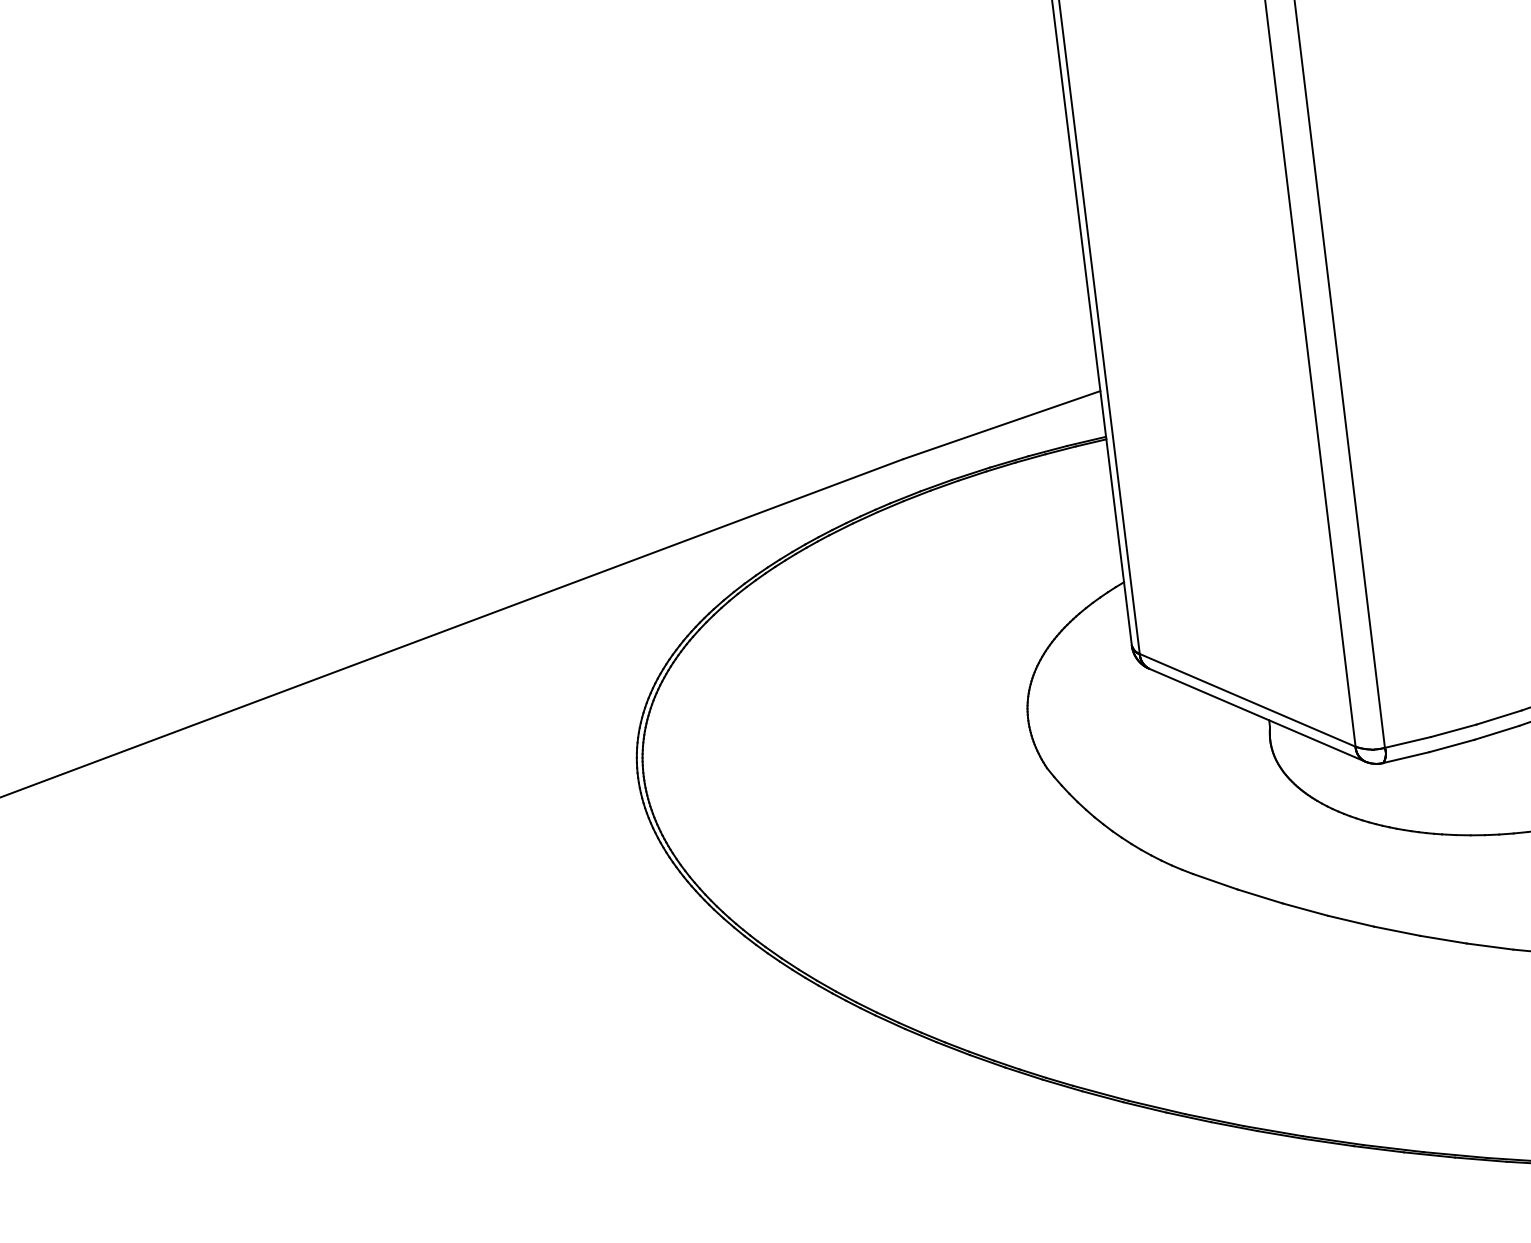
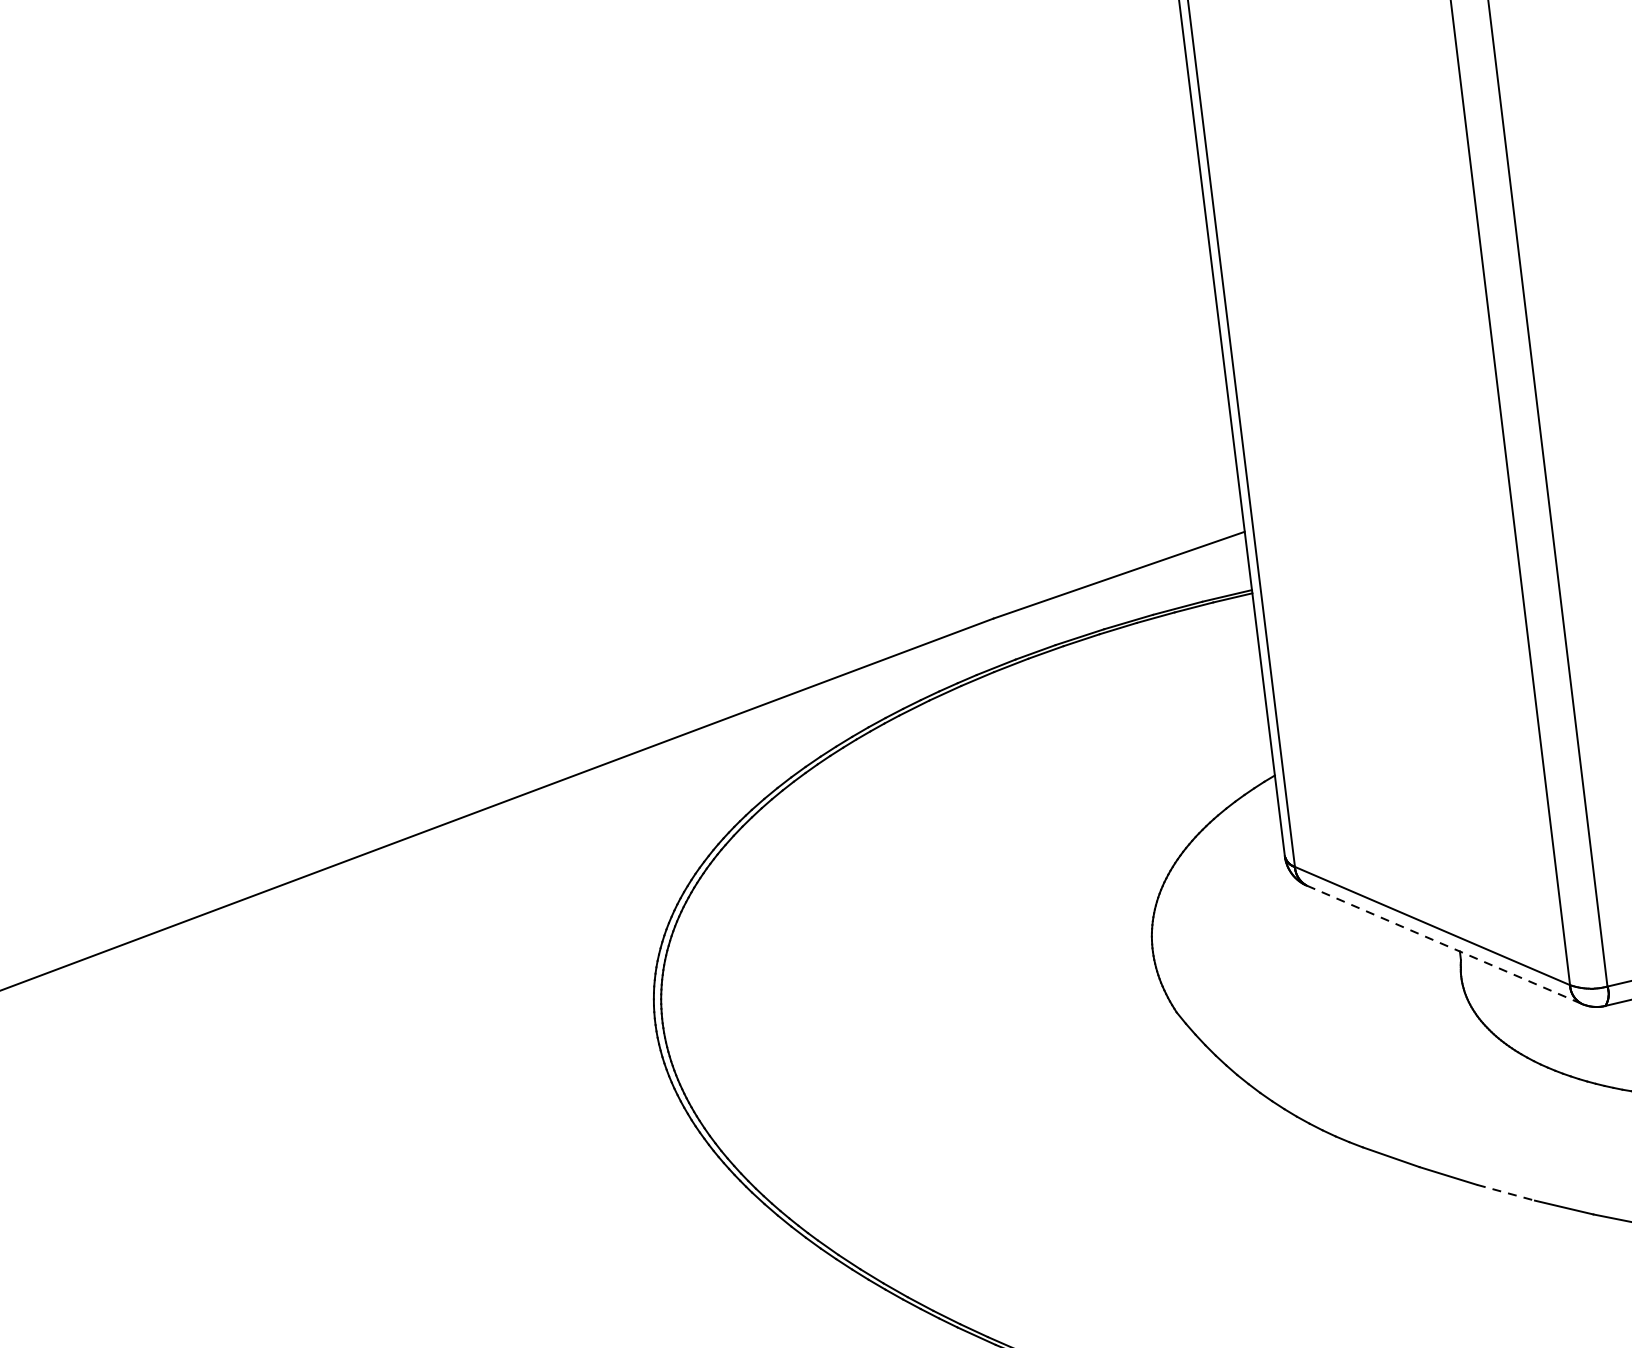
line: (1256, 714) -> (1443, 944), solid -> dashed
line: (1305, 909) -> (1506, 1192), solid -> dashed

